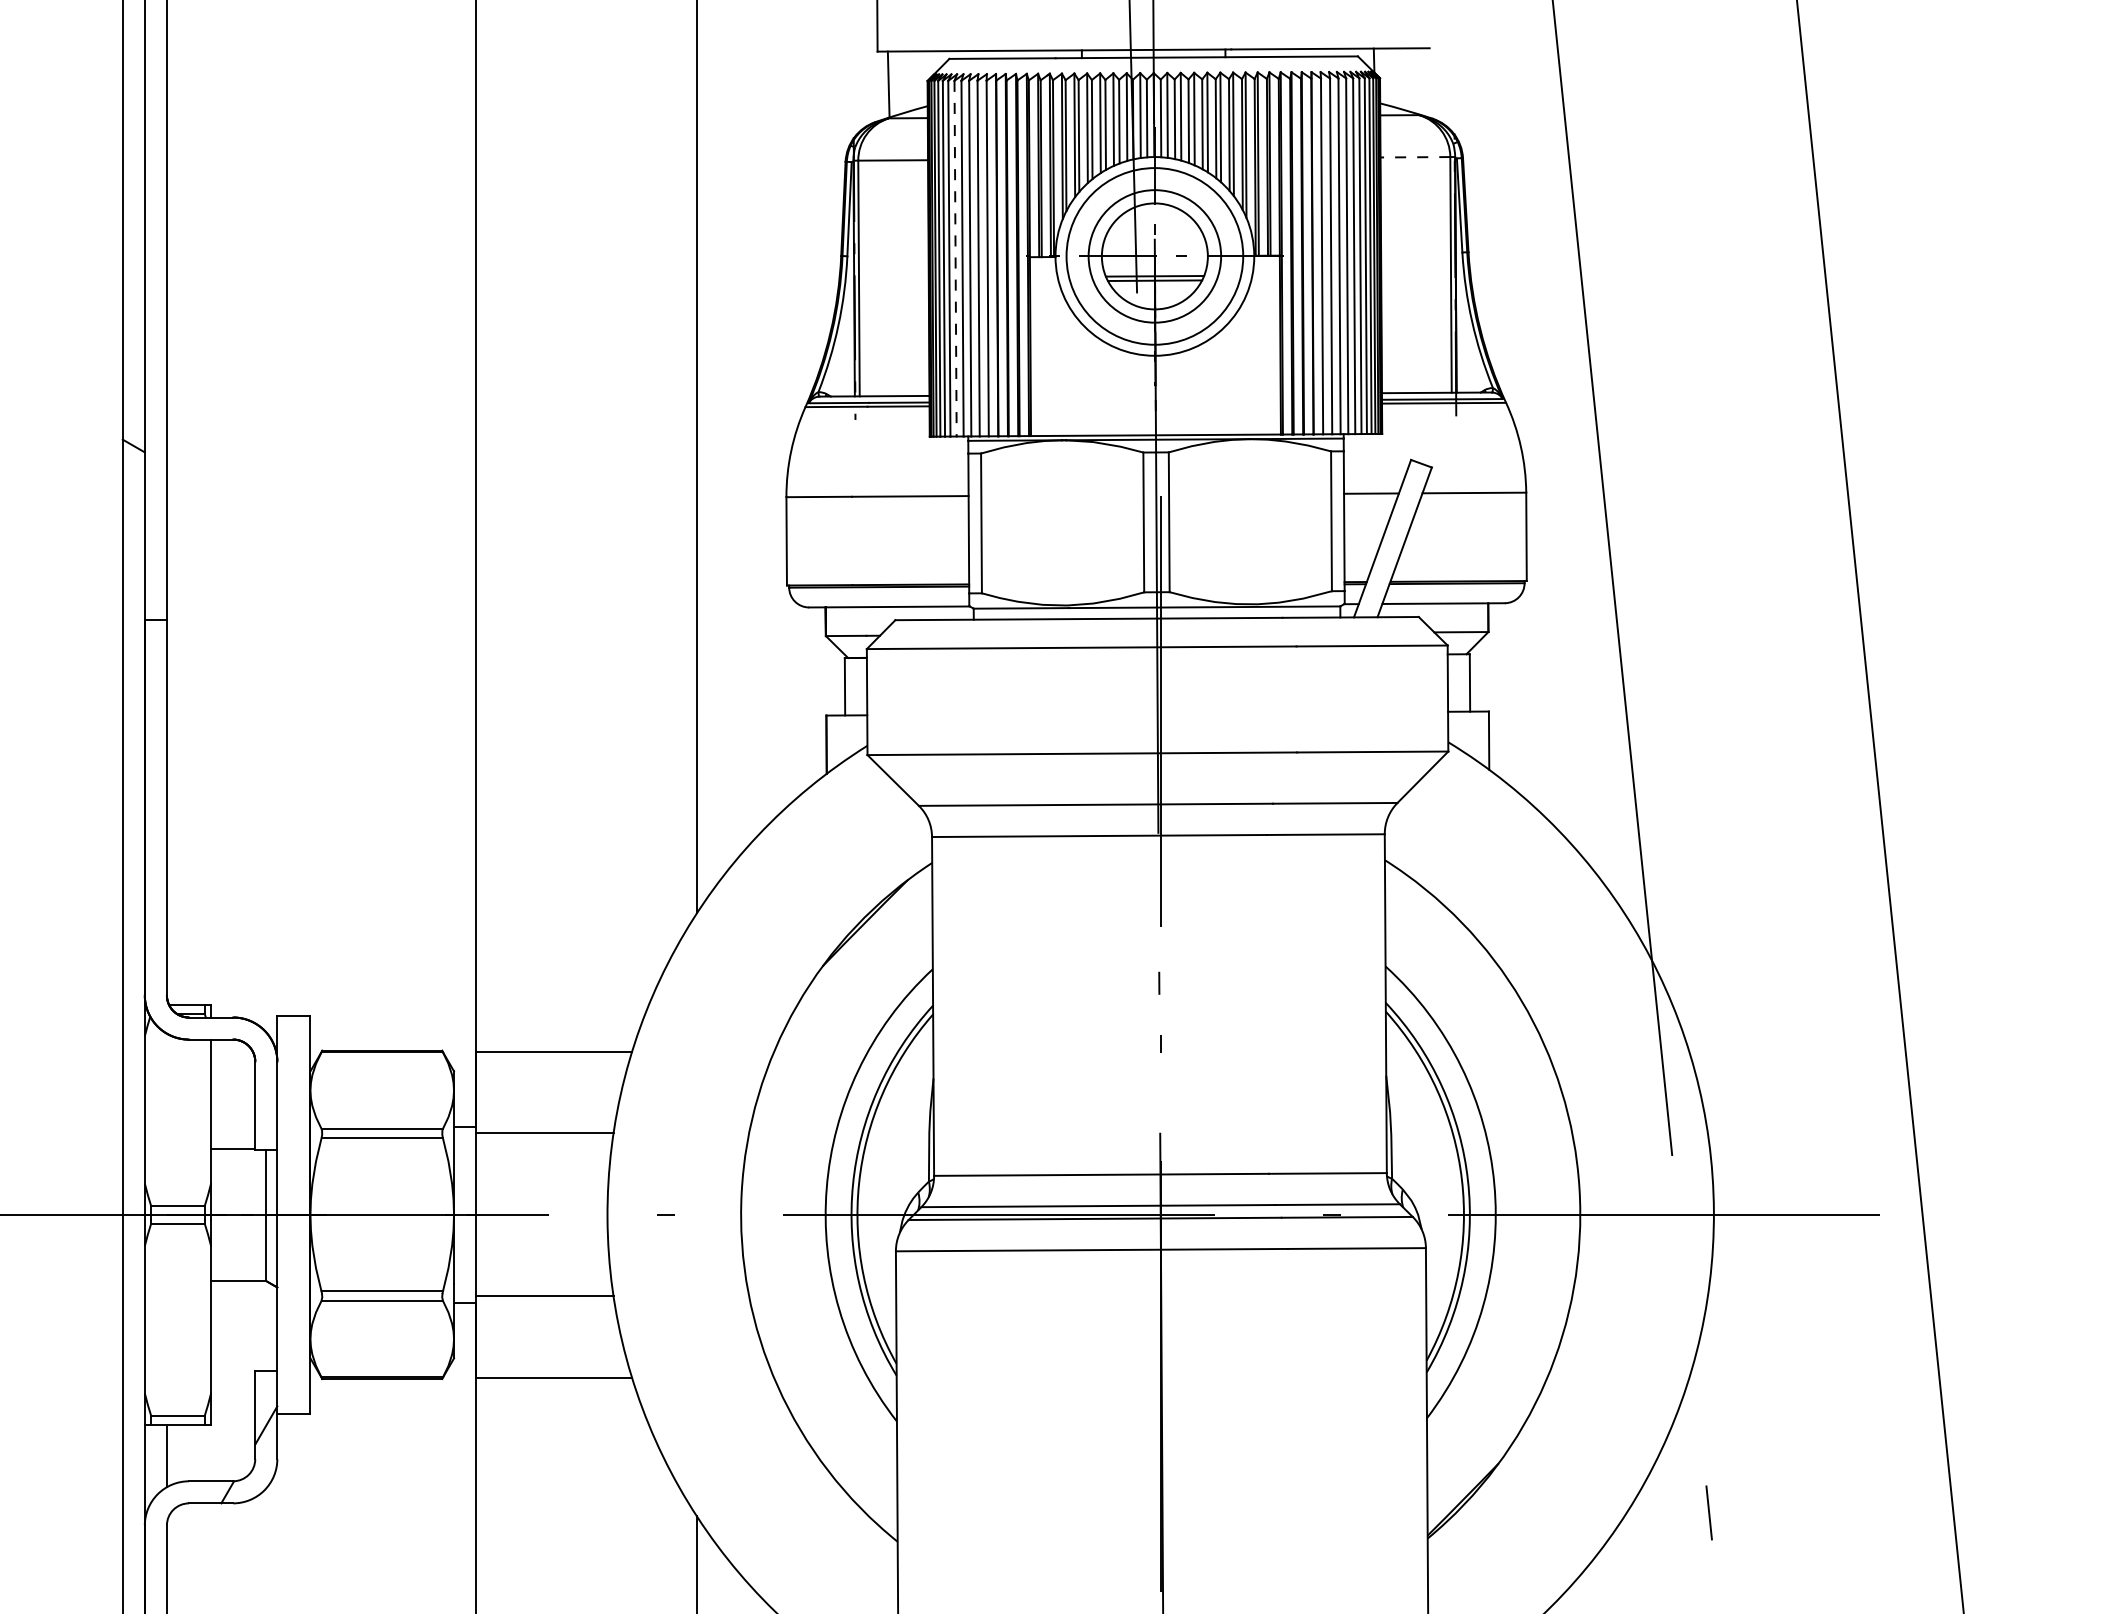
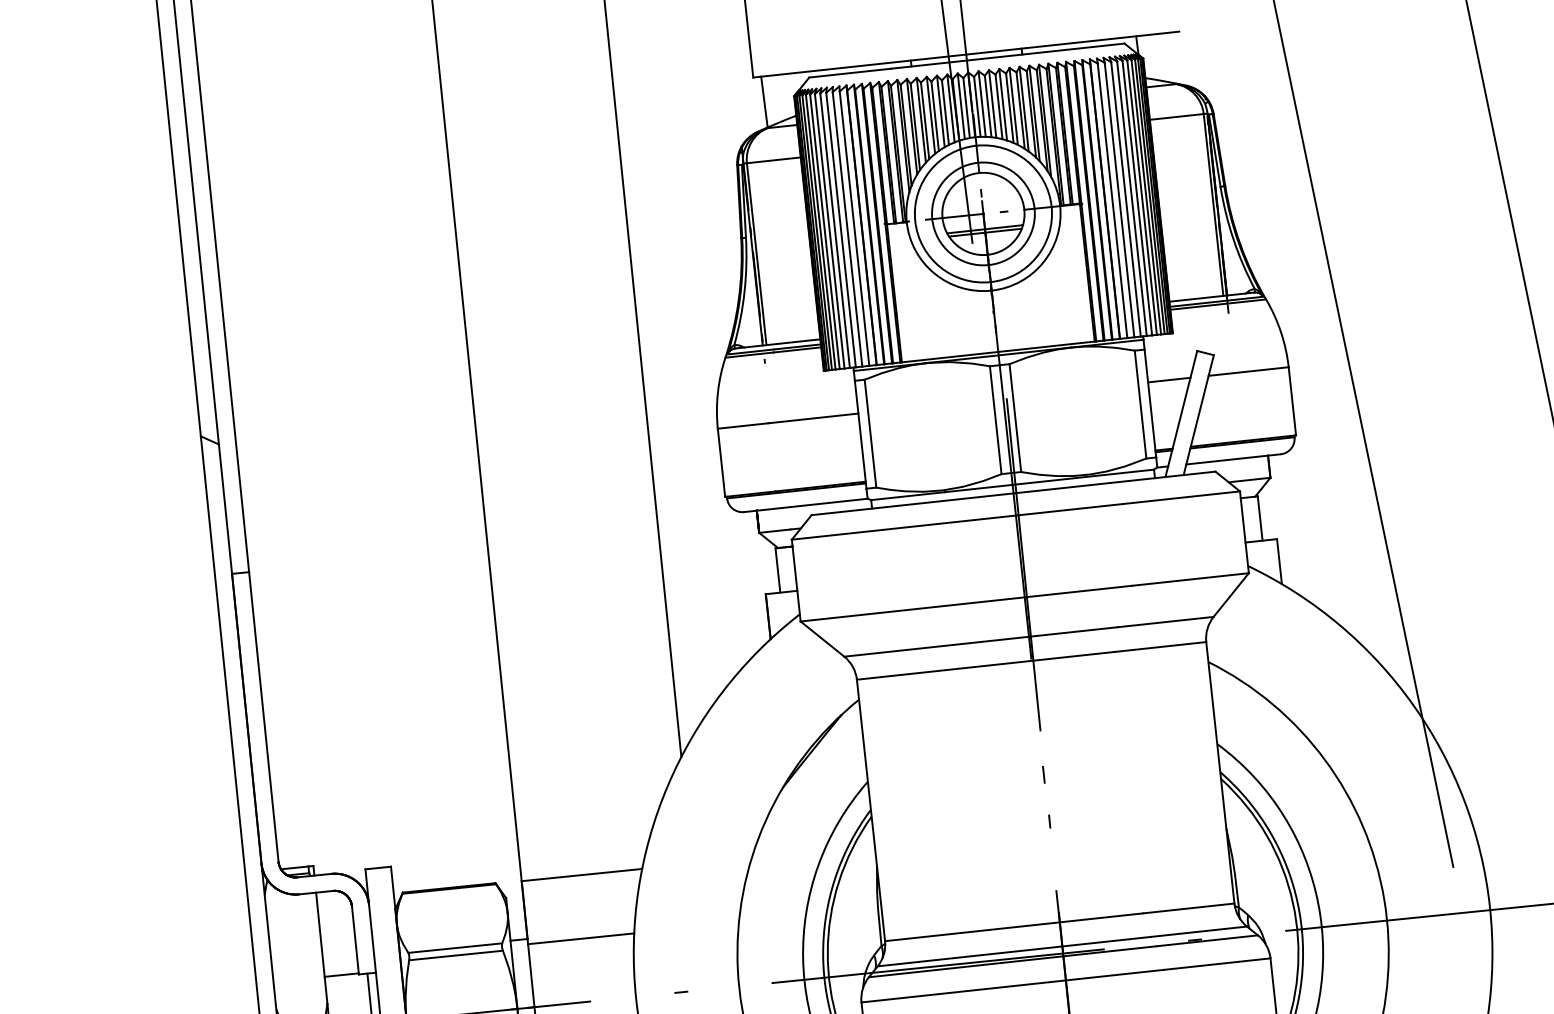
line: (1415, 157) -> (1176, 117), dashed -> solid
line: (955, 258) -> (829, 231), dashed -> solid

